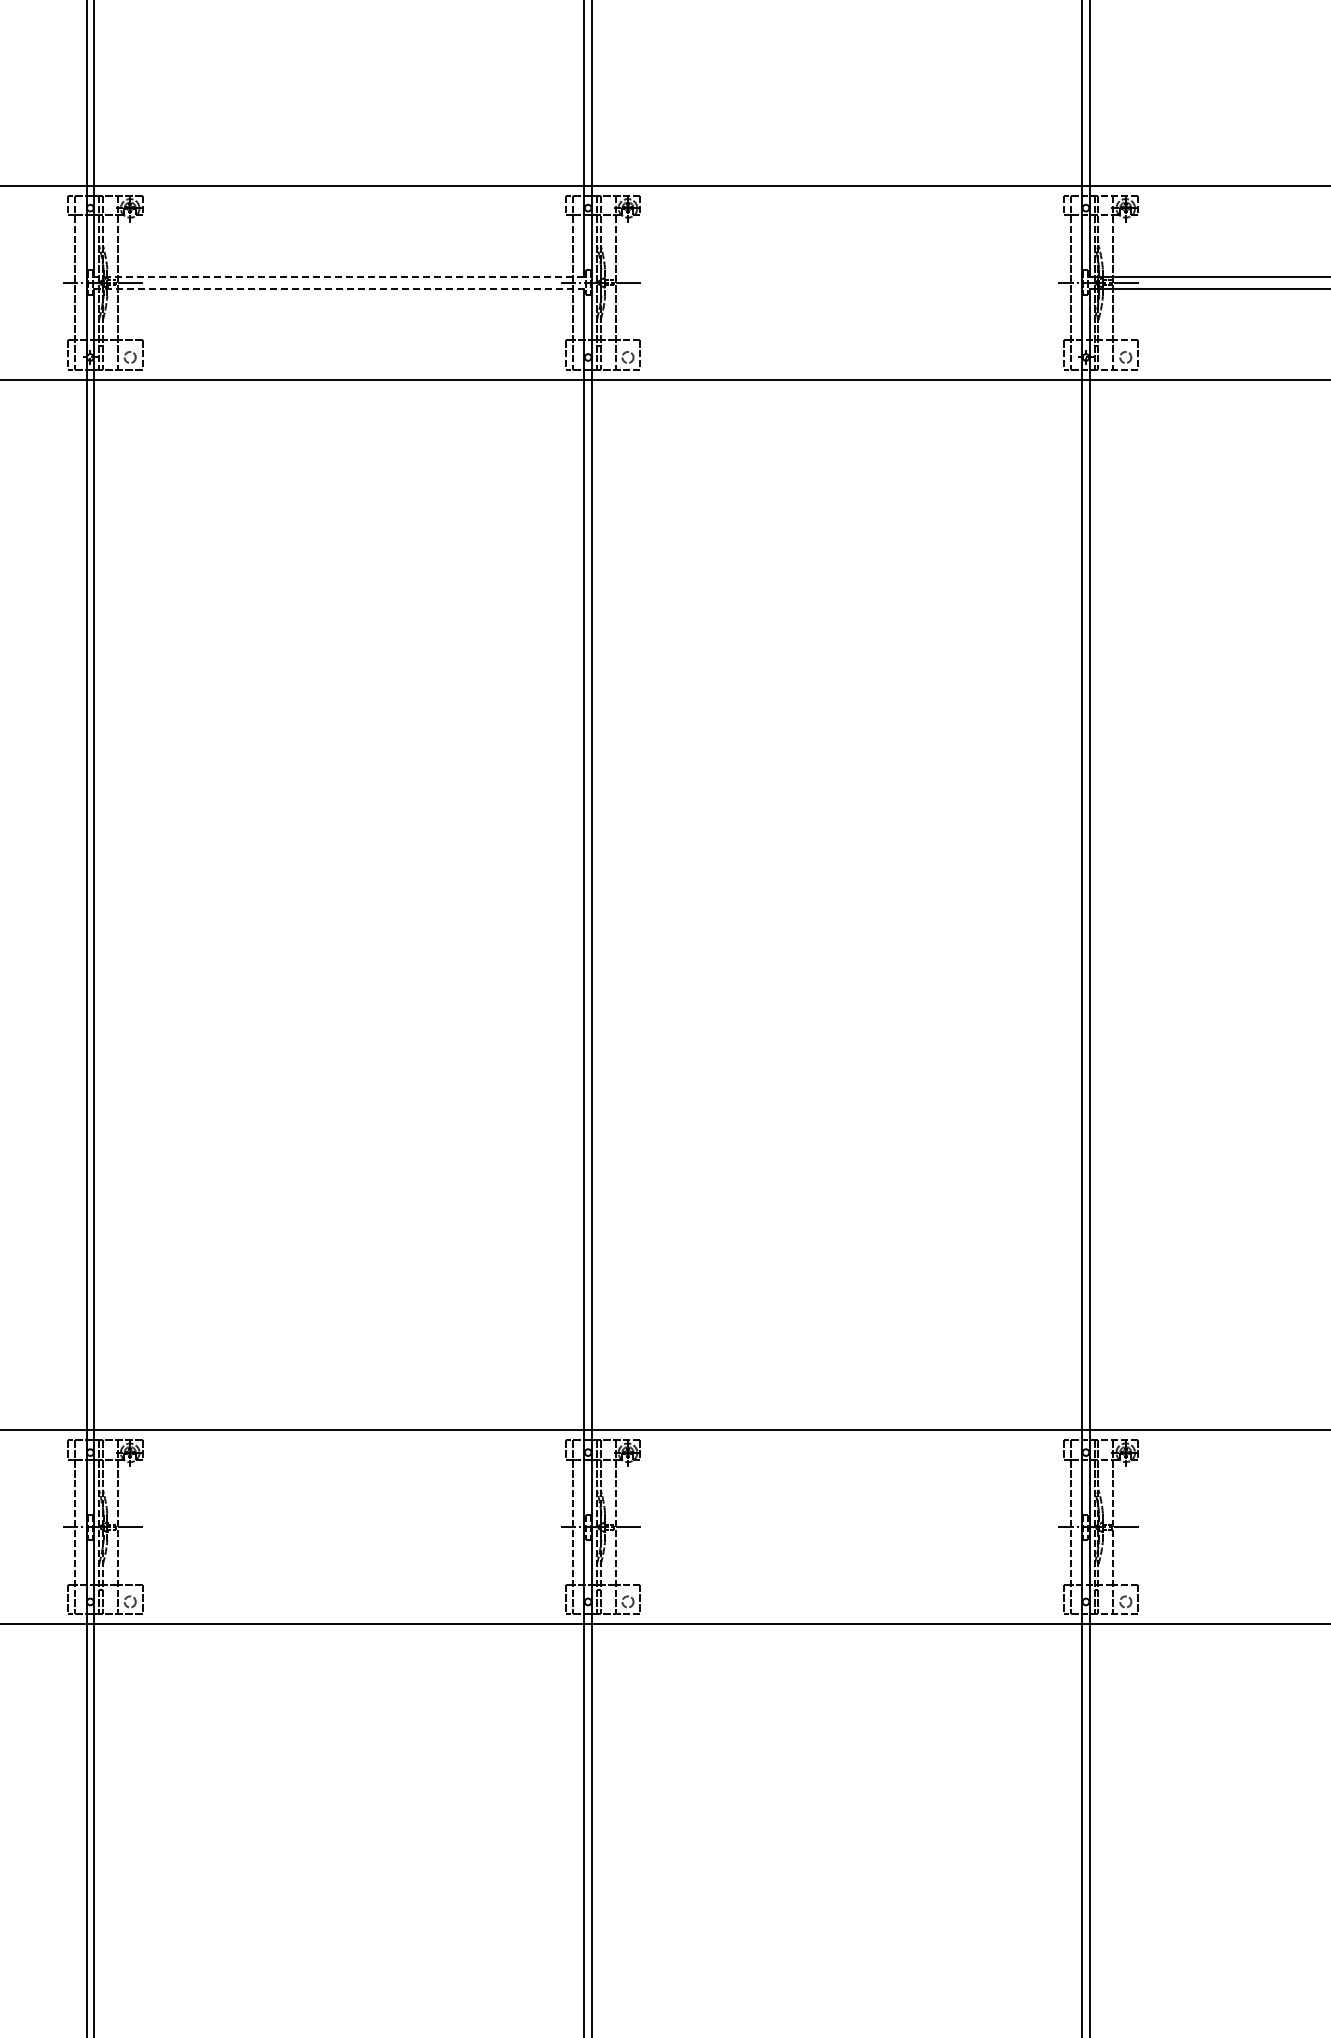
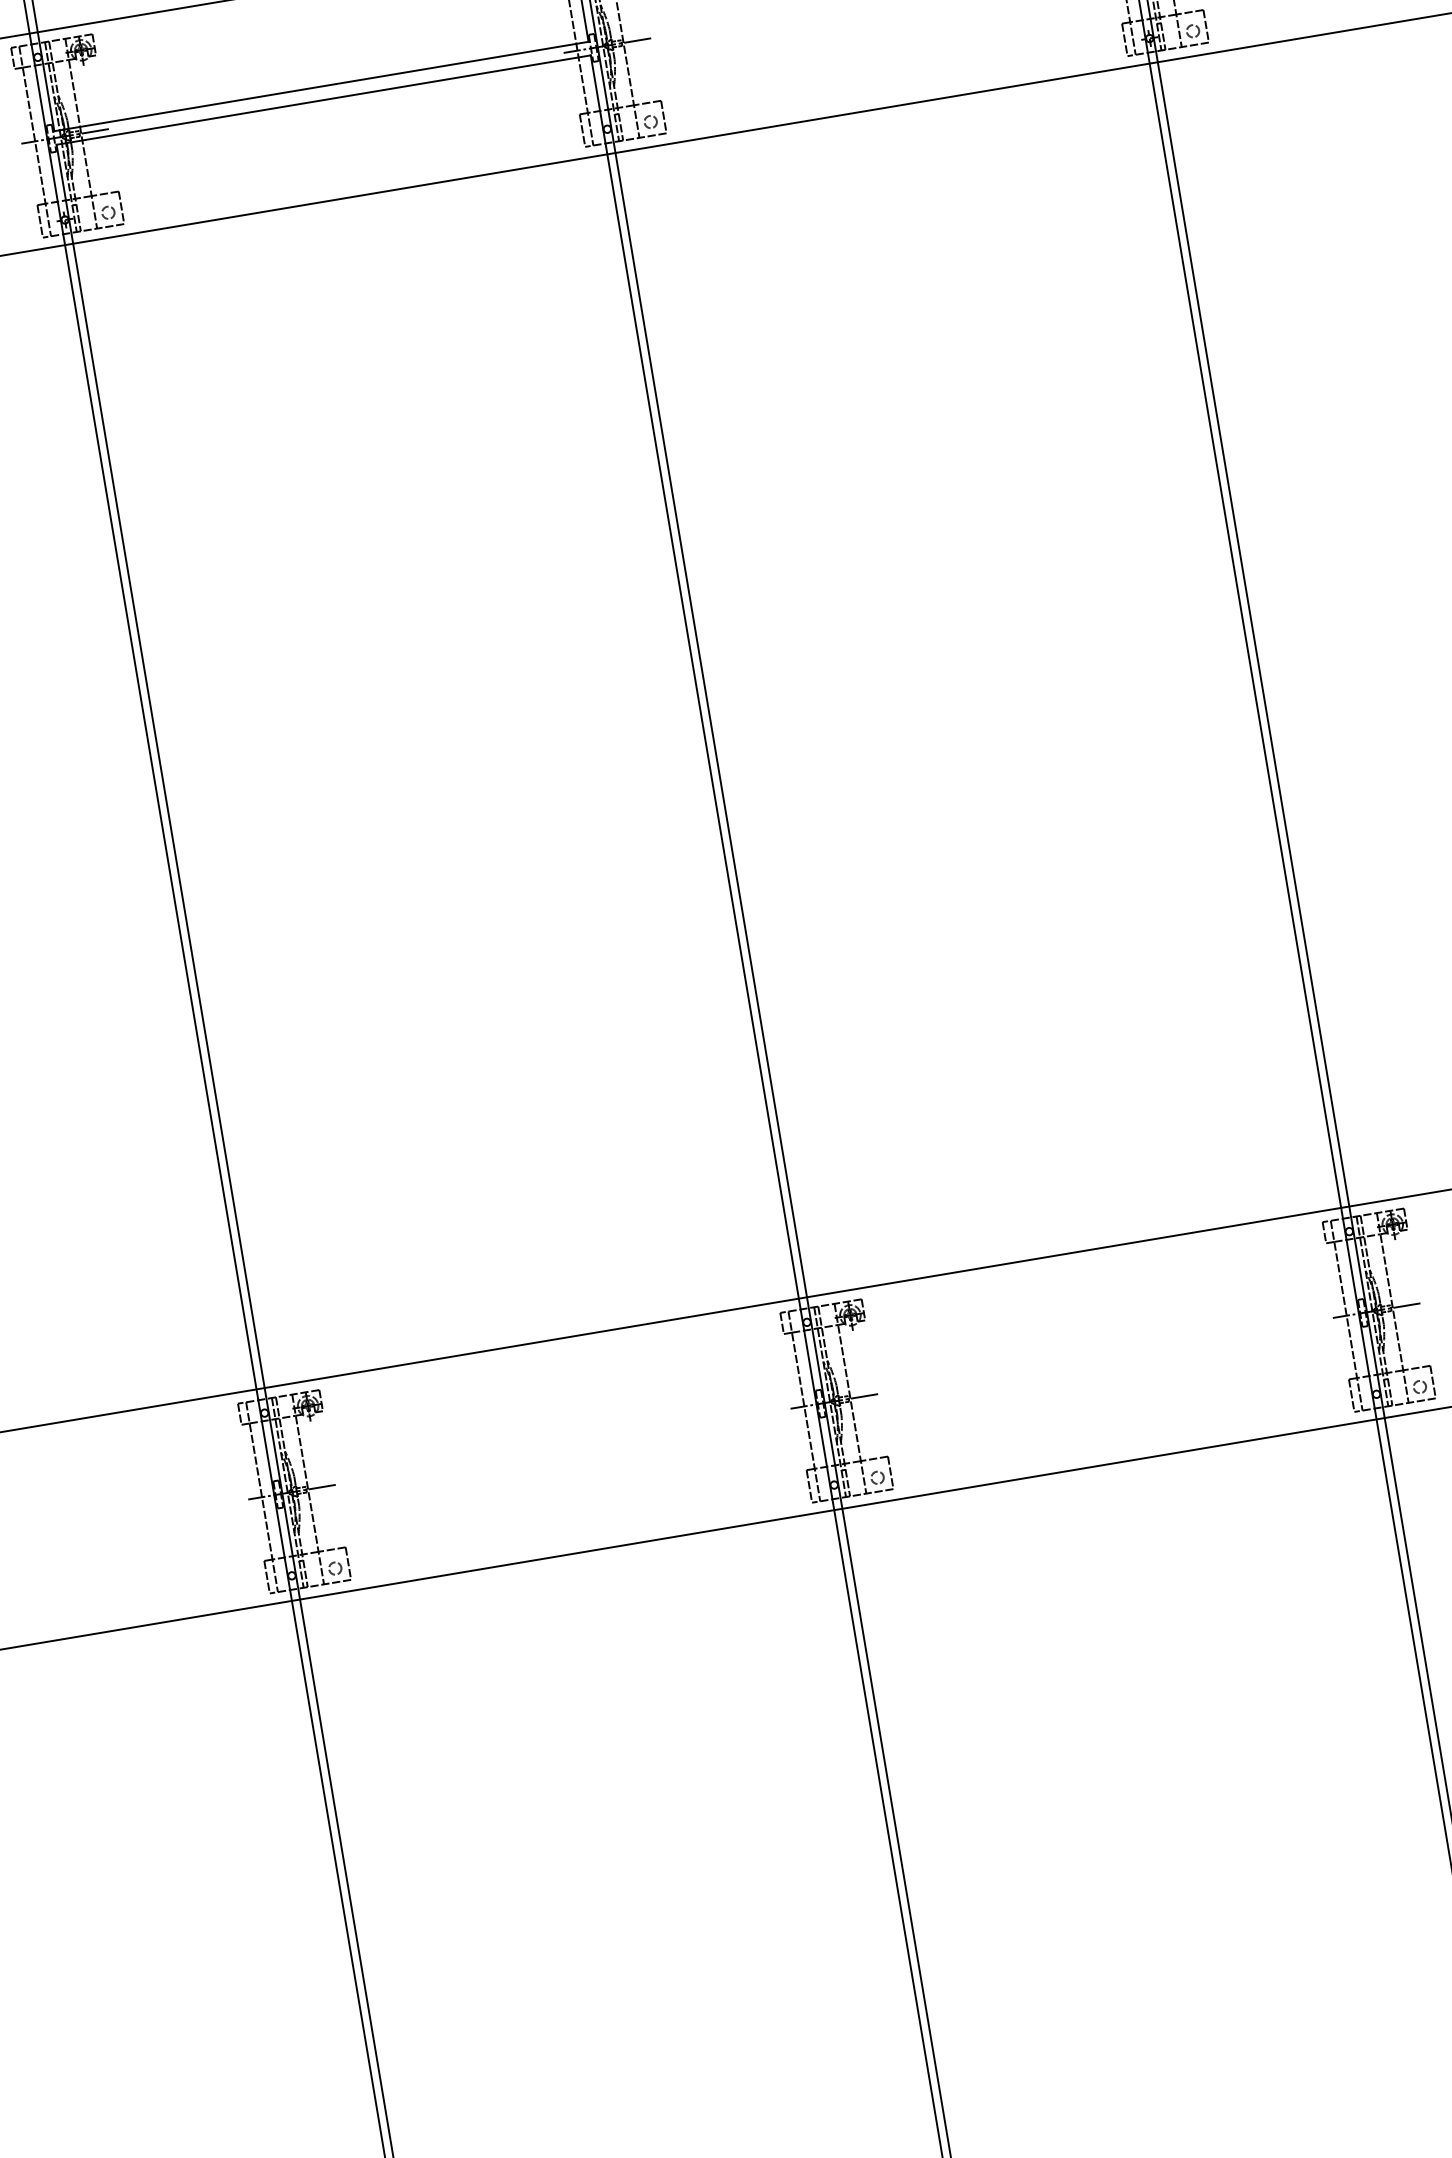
line: (338, 276) -> (320, 86), dashed -> solid
line: (339, 289) -> (324, 100), dashed -> solid

